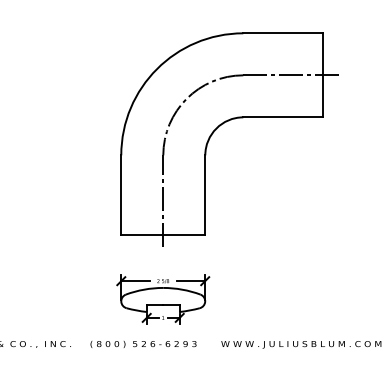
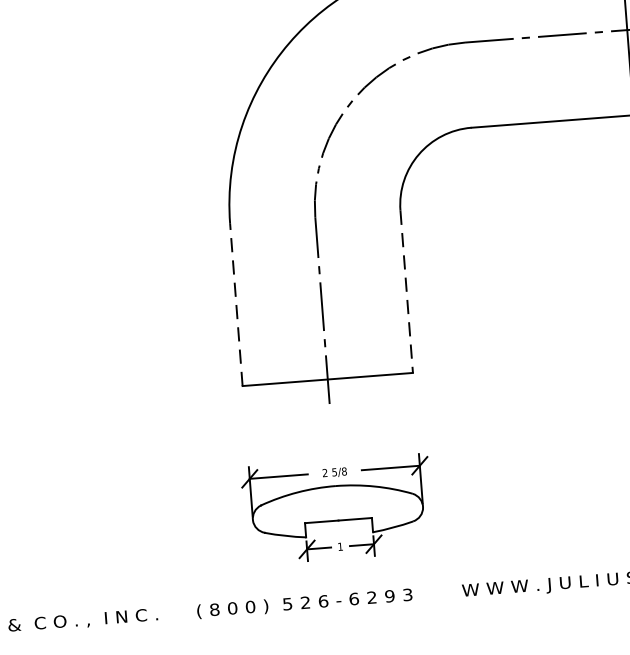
line: (121, 194) -> (236, 303), solid -> dashed
line: (205, 195) -> (407, 292), solid -> dashed

